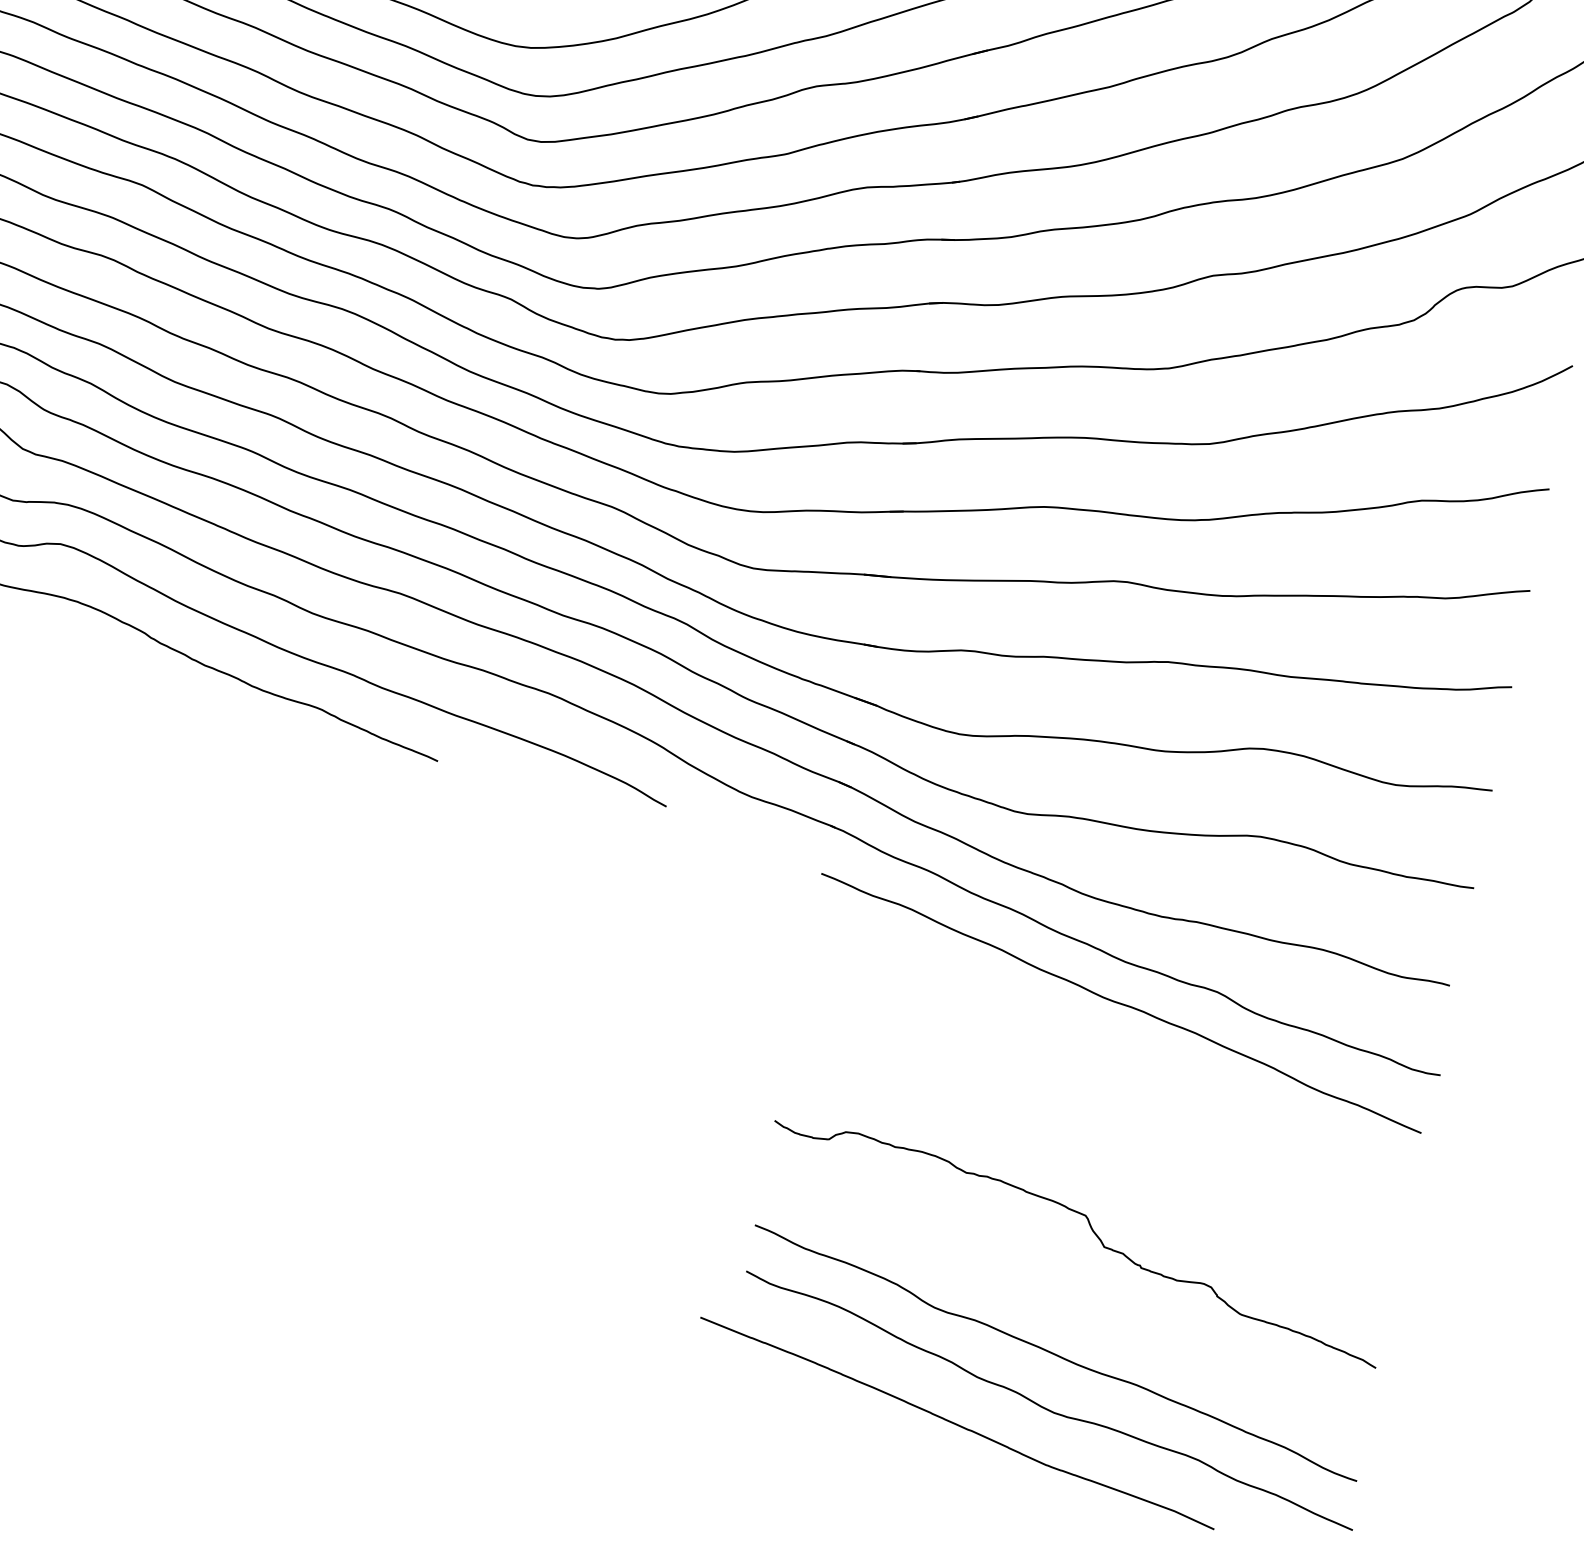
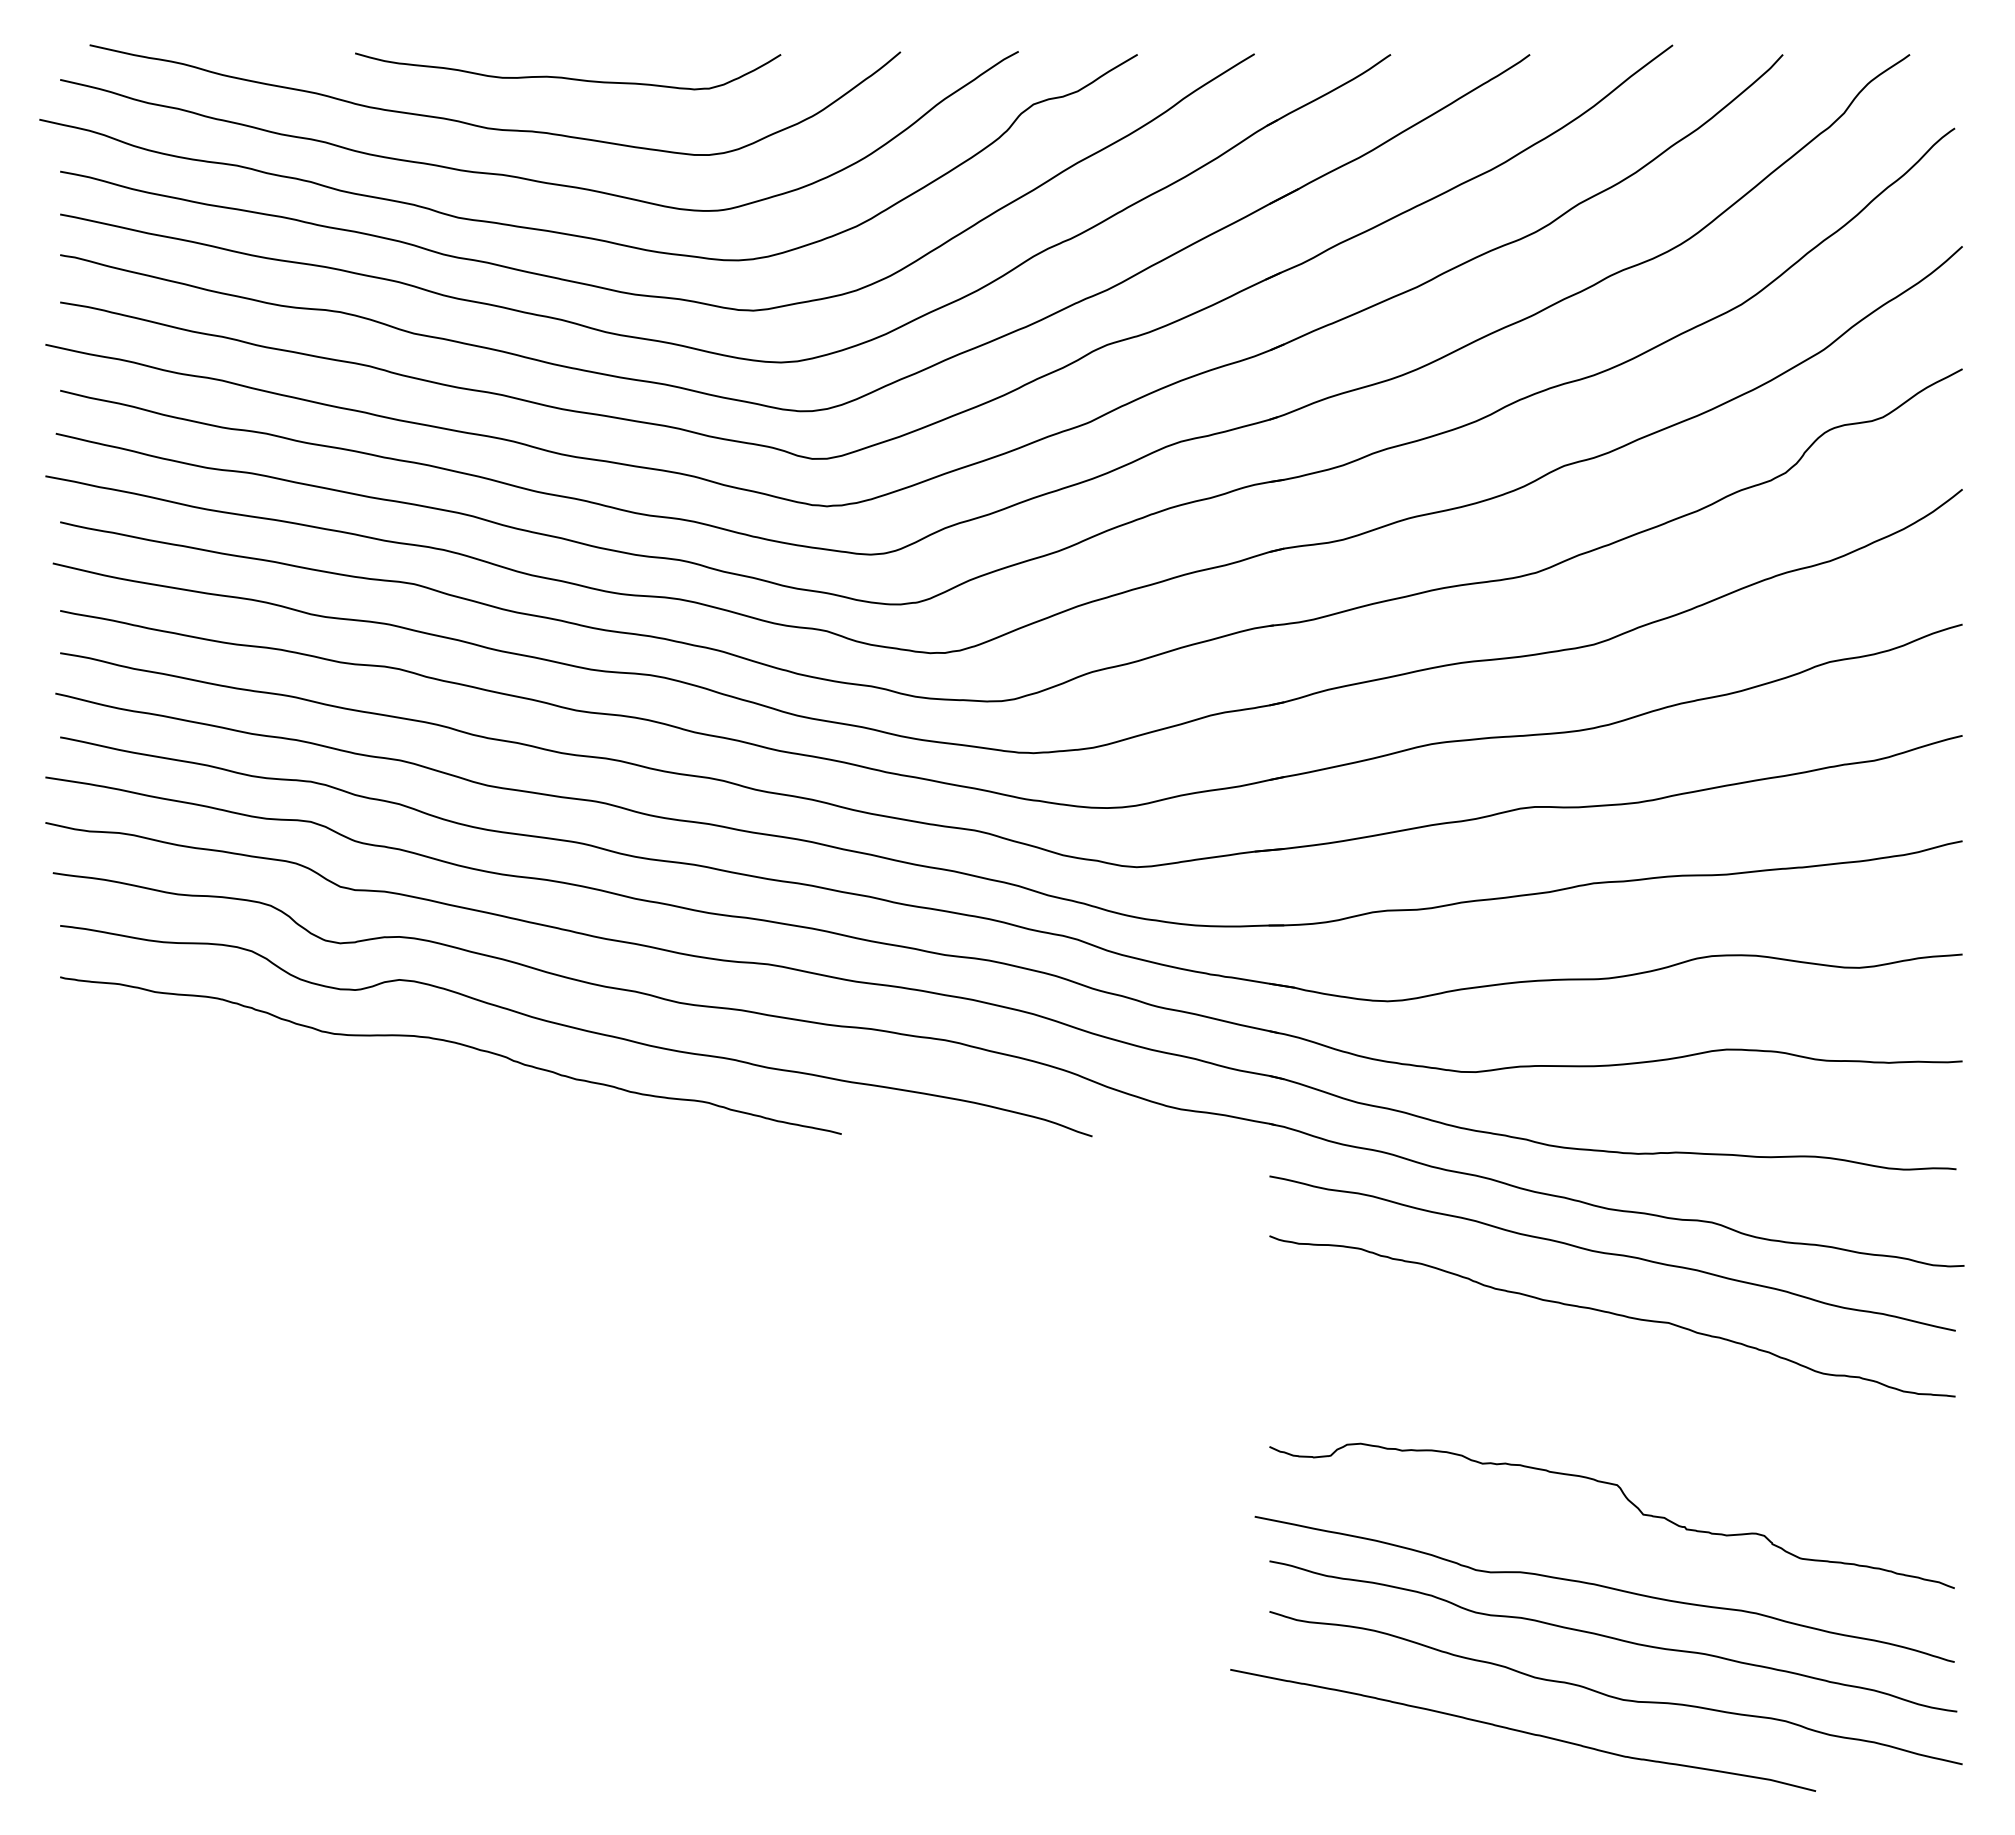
curve: (1110, 1059) -> (1612, 1314), added
curve: (1056, 1306) -> (1604, 1587), added

